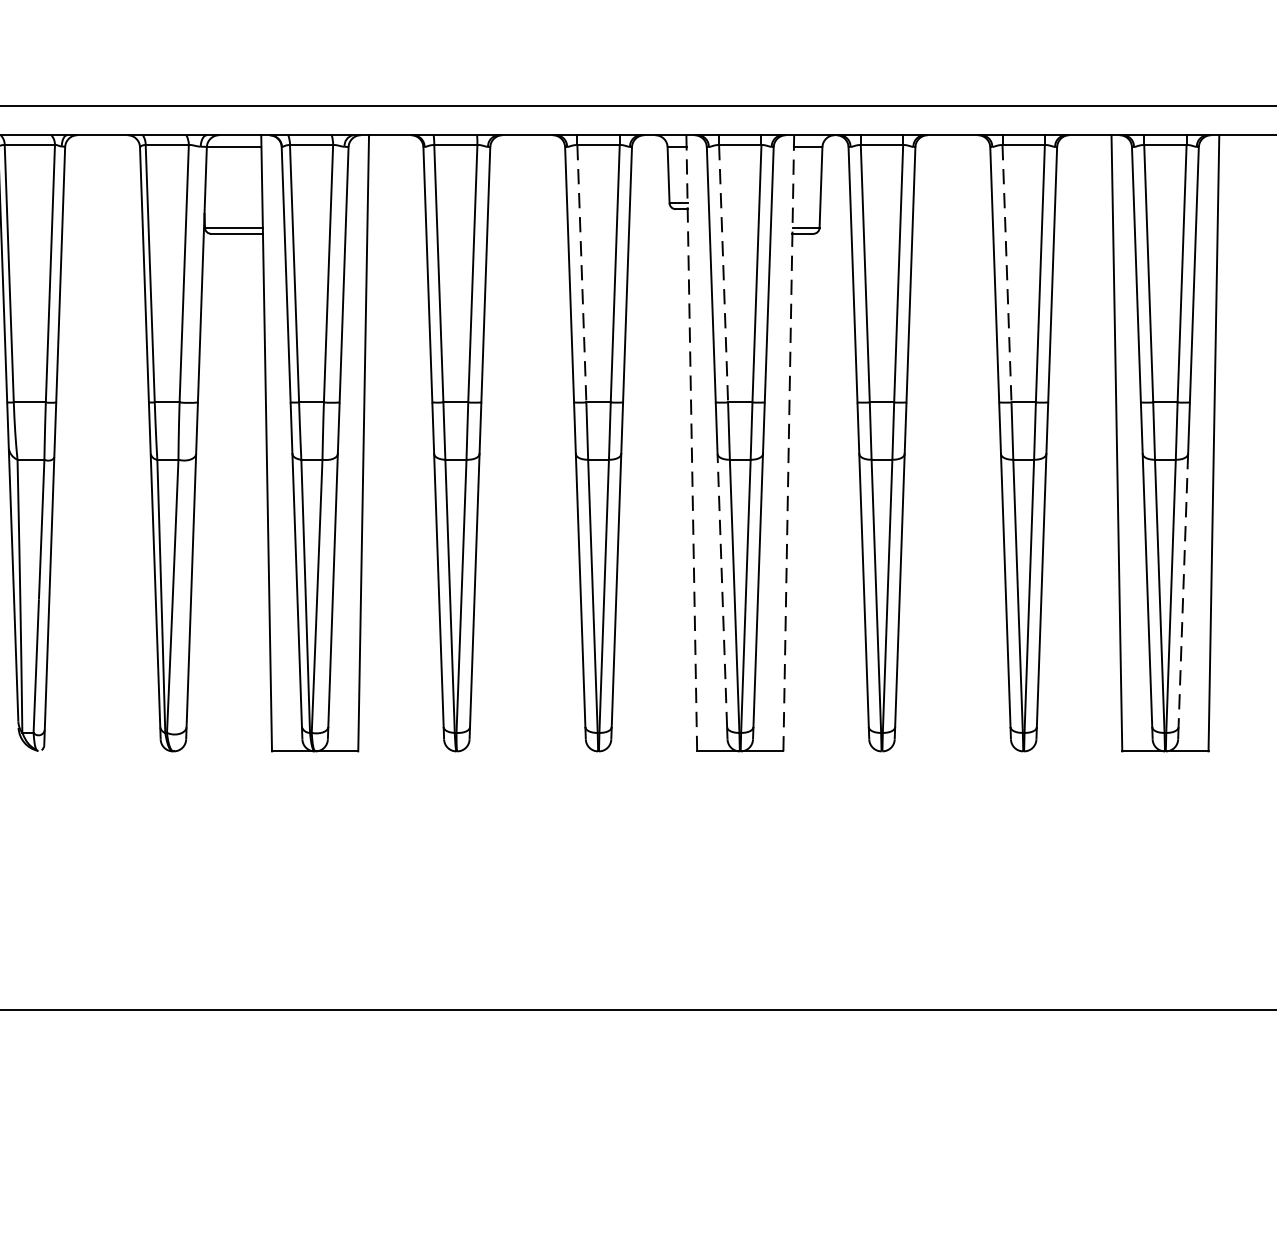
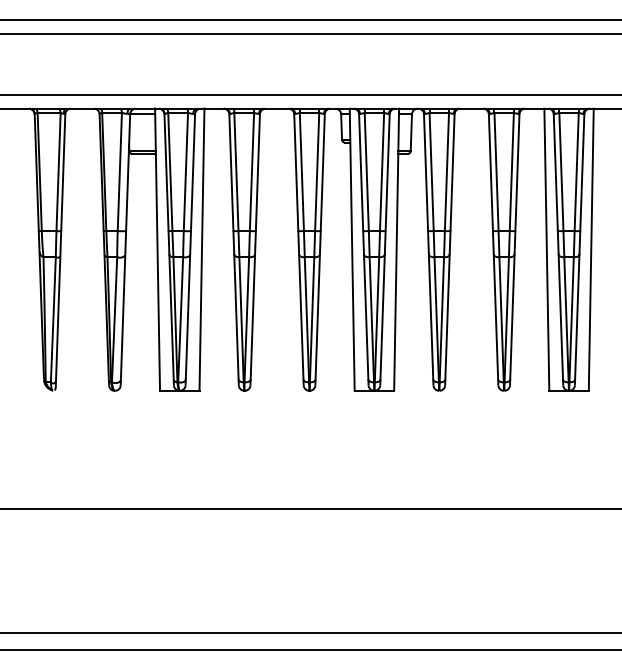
line: (581, 274) -> (301, 172), dashed -> solid
line: (722, 274) -> (366, 172), dashed -> solid
line: (1006, 274) -> (496, 172), dashed -> solid
line: (788, 442) -> (396, 249), dashed -> solid
line: (692, 444) -> (352, 250), dashed -> solid
line: (722, 591) -> (366, 317), dashed -> solid
line: (1183, 591) -> (577, 317), dashed -> solid

